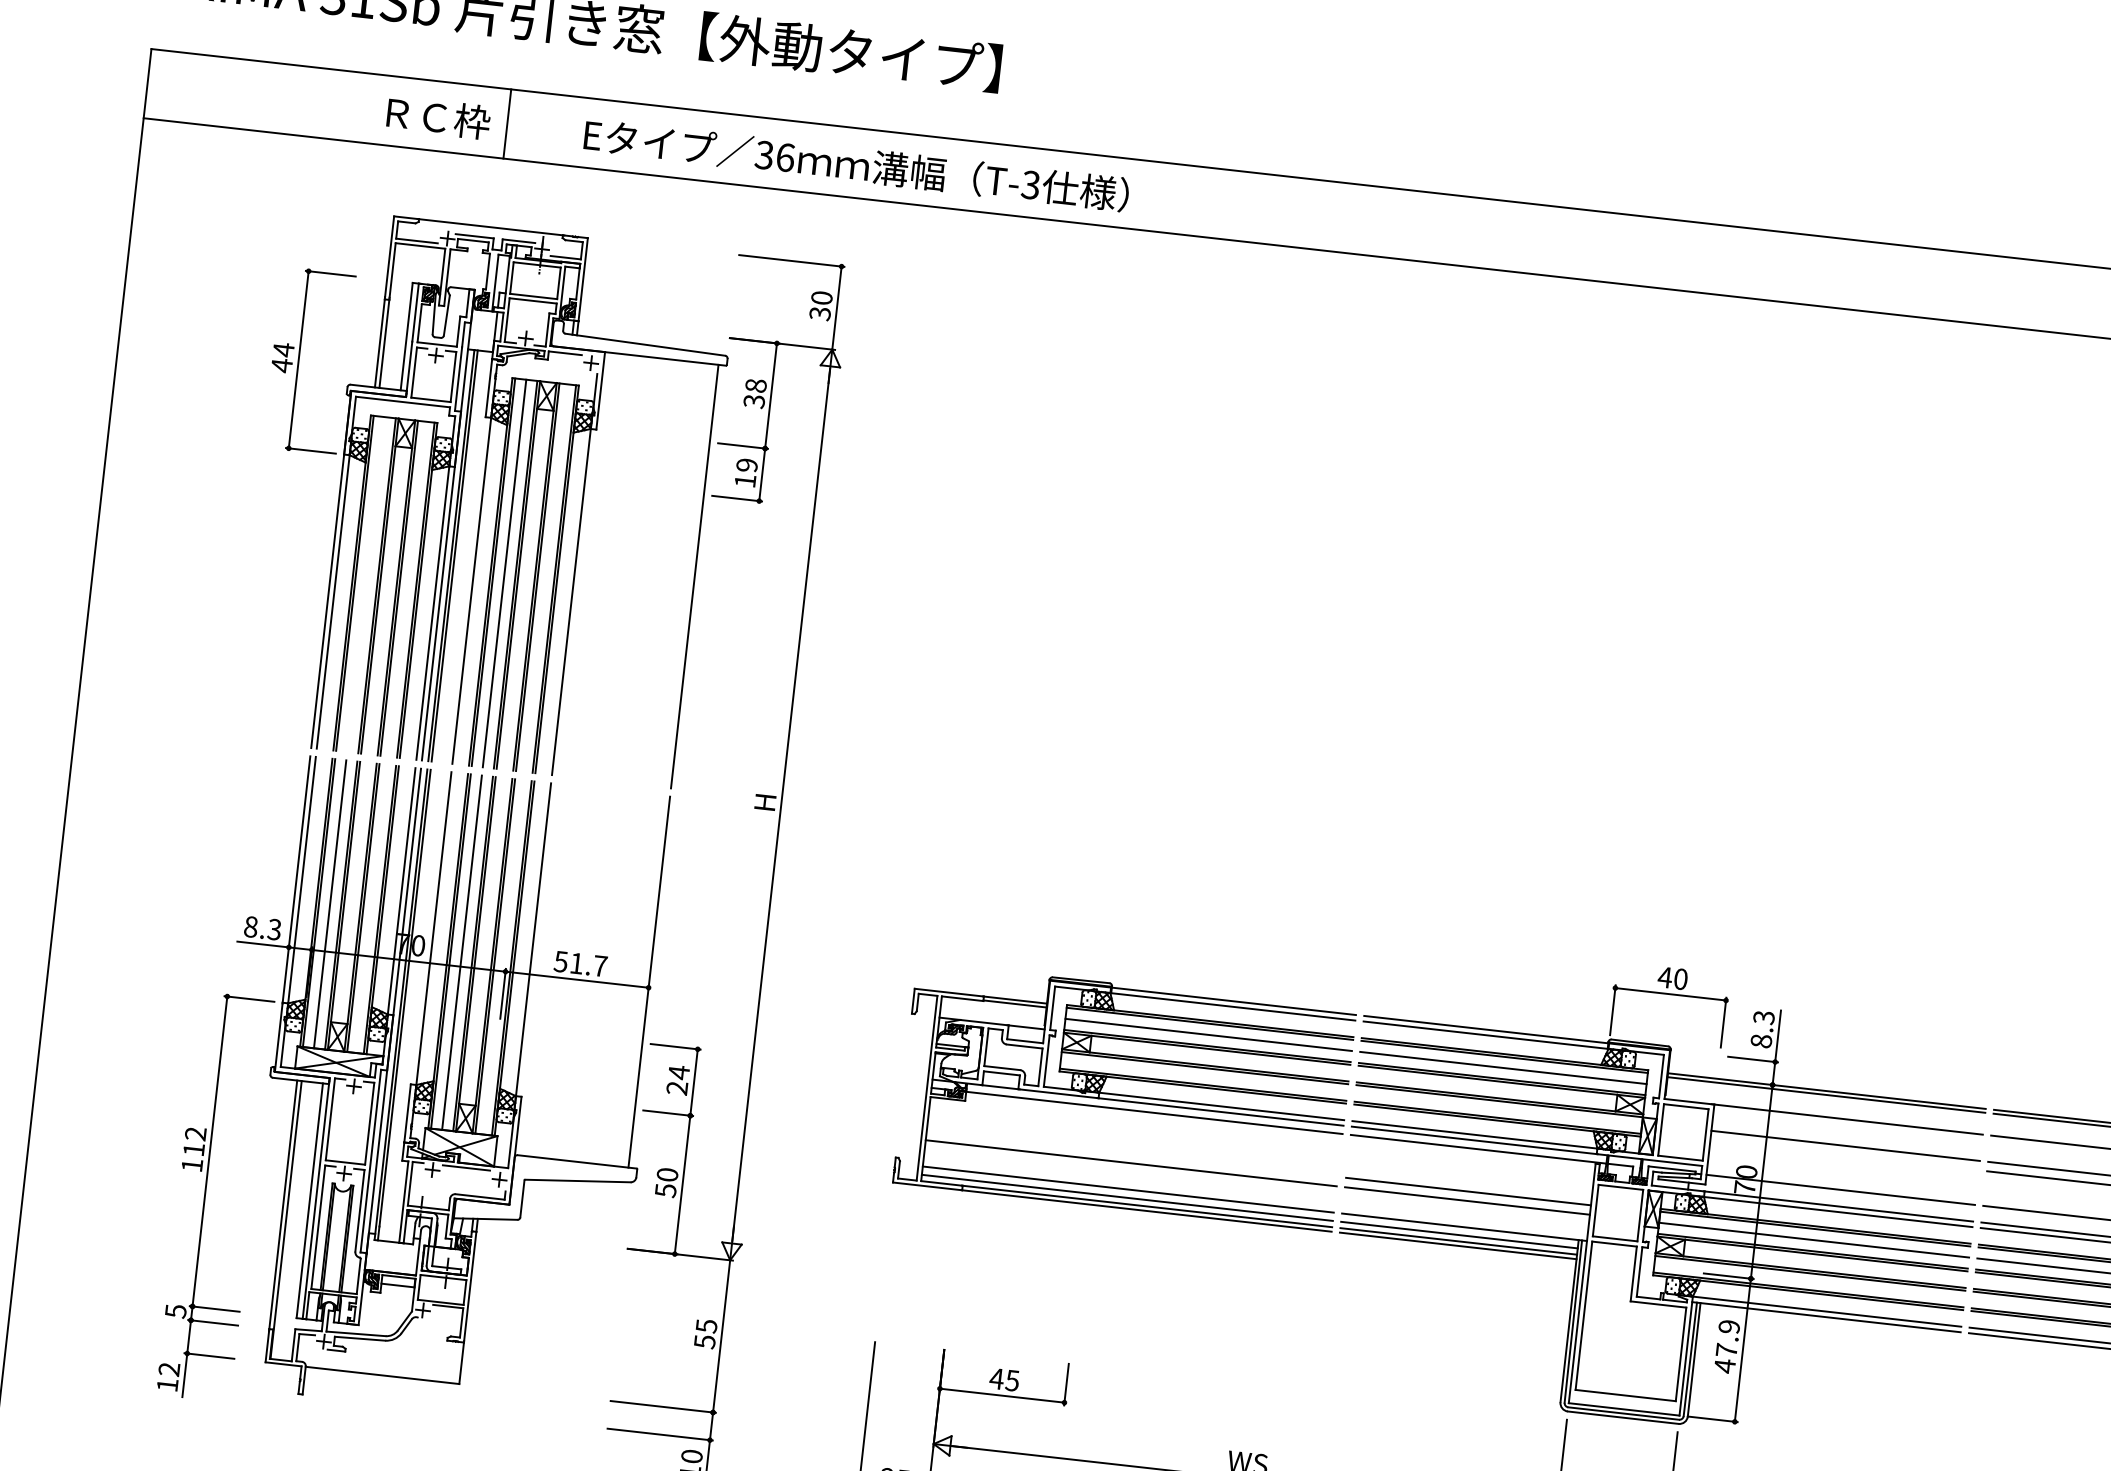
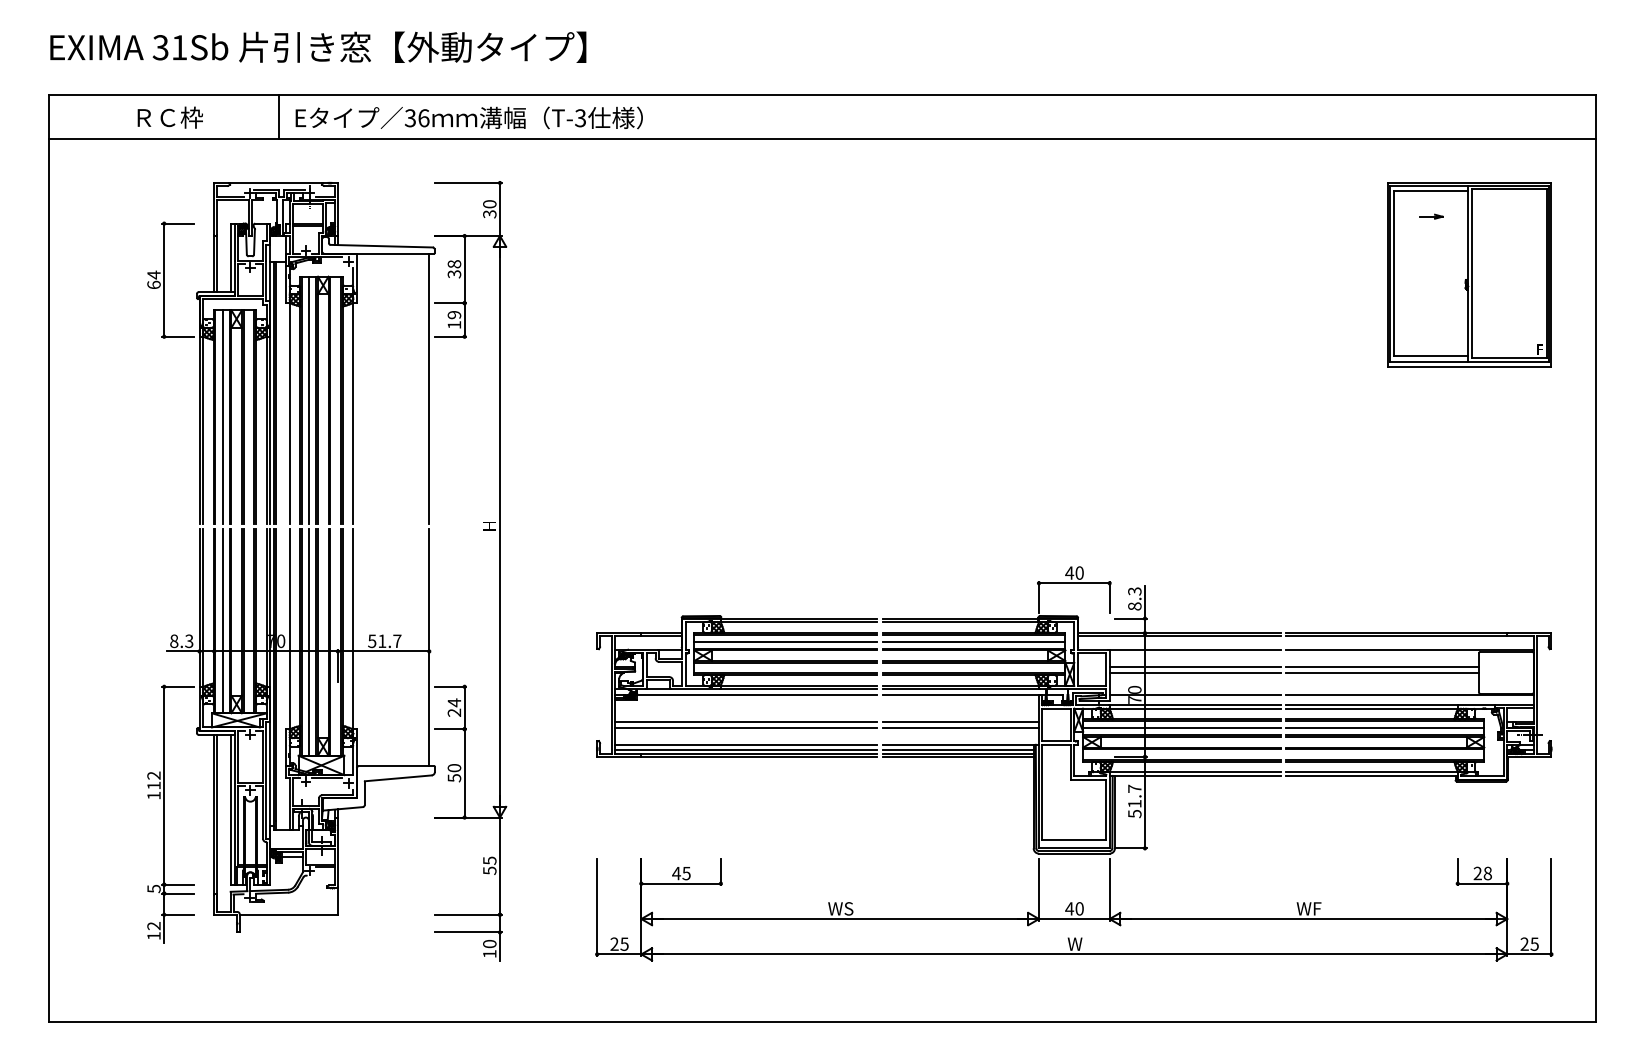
text: (437, 117) -> (169, 117), moved
text: (855, 164) -> (468, 117), moved
text: (281, 364) -> (153, 284), 44 -> 64
line: (365, 585) -> (222, 417), added
line: (1131, 1154) -> (745, 722), added
line: (1844, 1155) -> (1195, 672), added
text: (1726, 1346) -> (1134, 801), 47.9 -> 51.7

